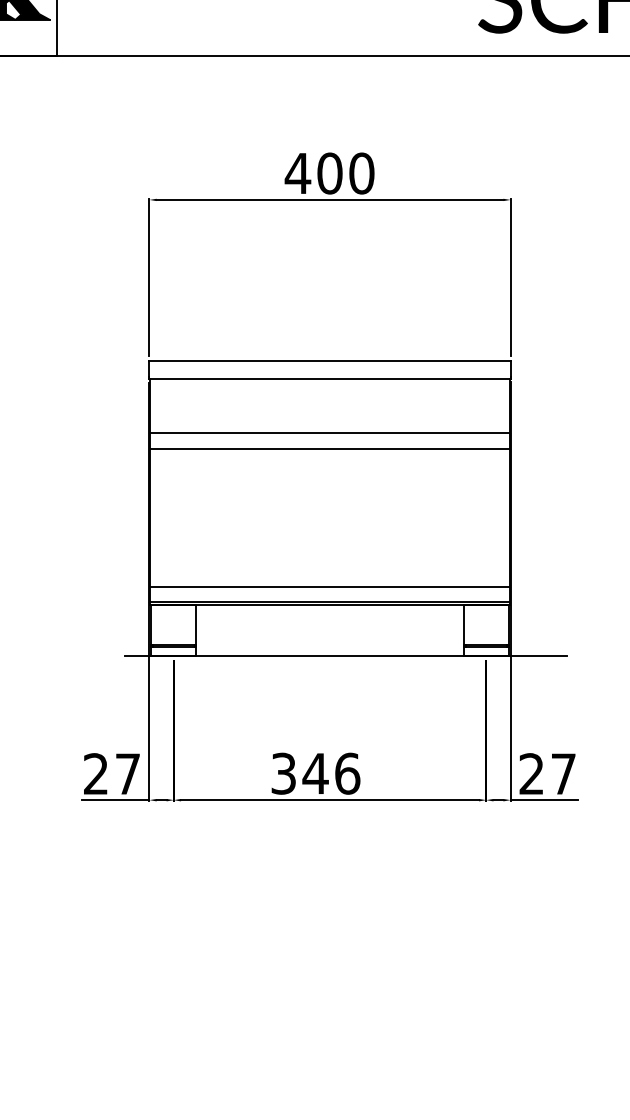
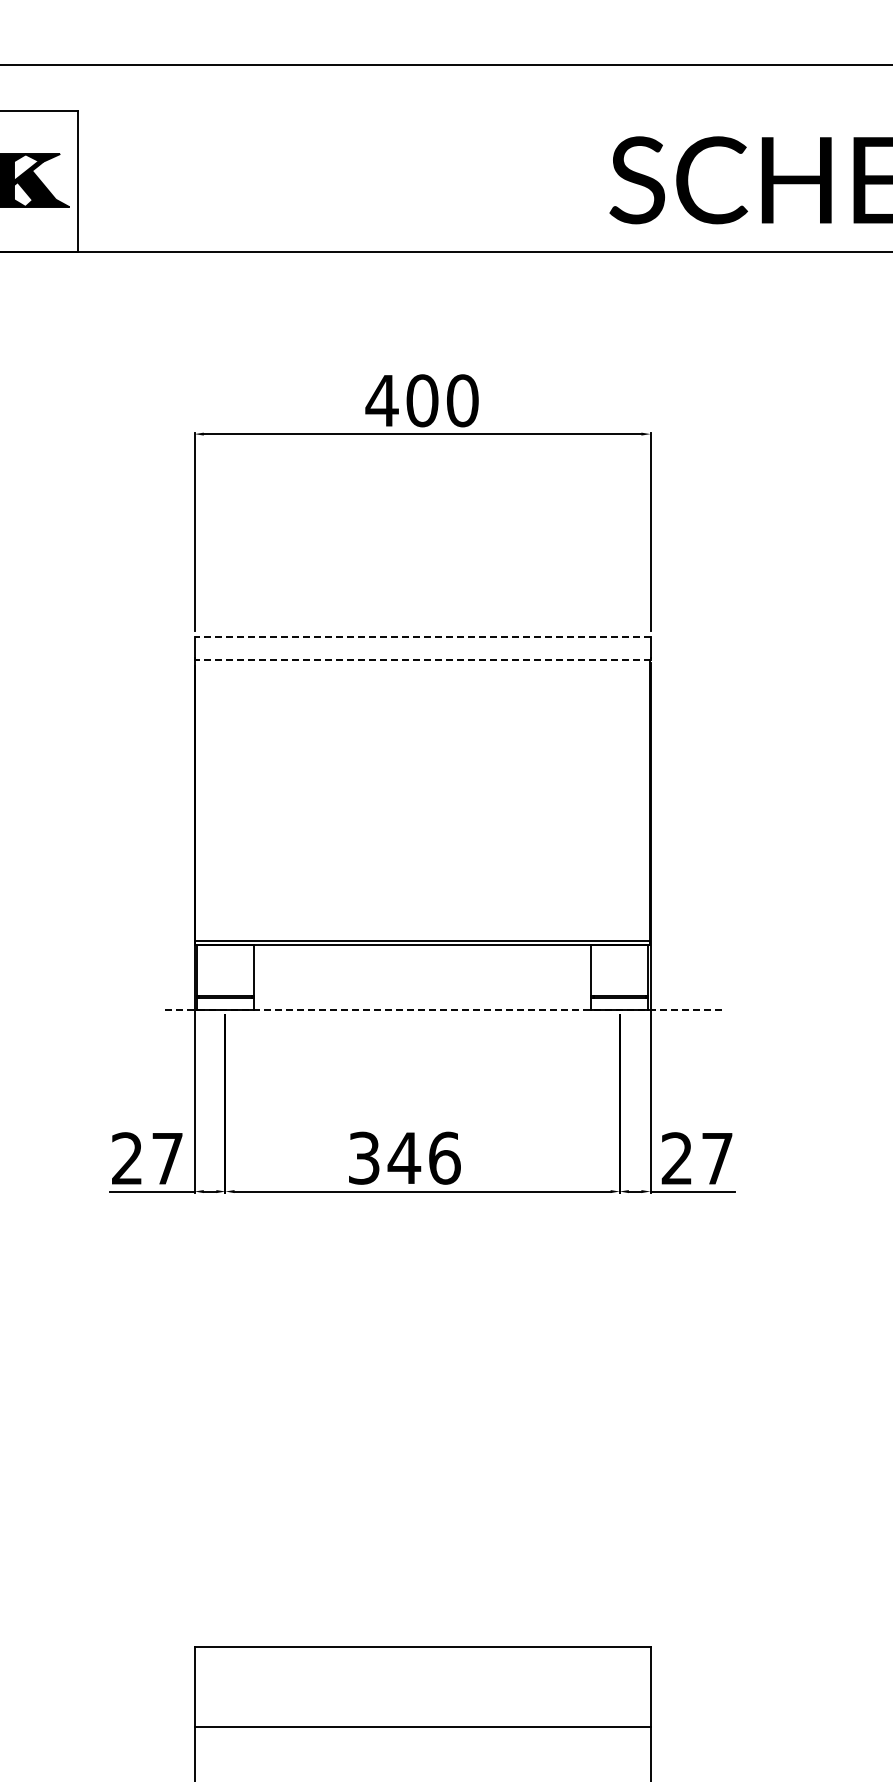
line: (329, 361) -> (422, 637), solid -> dashed
line: (329, 378) -> (422, 659), solid -> dashed
line: (329, 433) -> (422, 728), removed
line: (329, 449) -> (422, 748), removed
line: (329, 586) -> (422, 922), removed
line: (345, 655) -> (442, 1009), solid -> dashed

